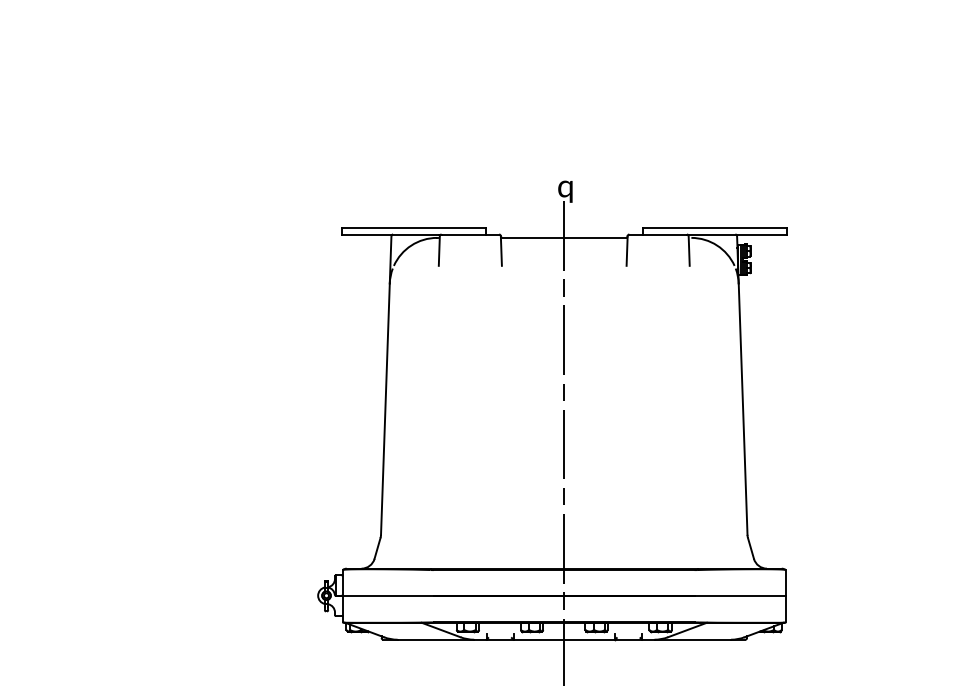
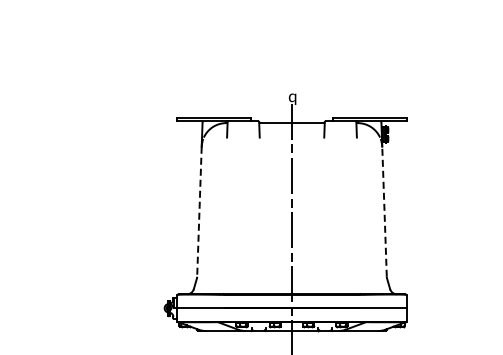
line: (743, 408) -> (384, 211), solid -> dashed
line: (385, 410) -> (199, 212), solid -> dashed

